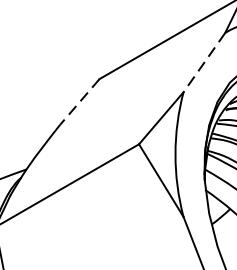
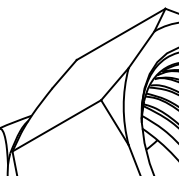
line: (204, 63) -> (141, 50), dashed -> solid
line: (79, 102) -> (64, 74), dashed -> solid

